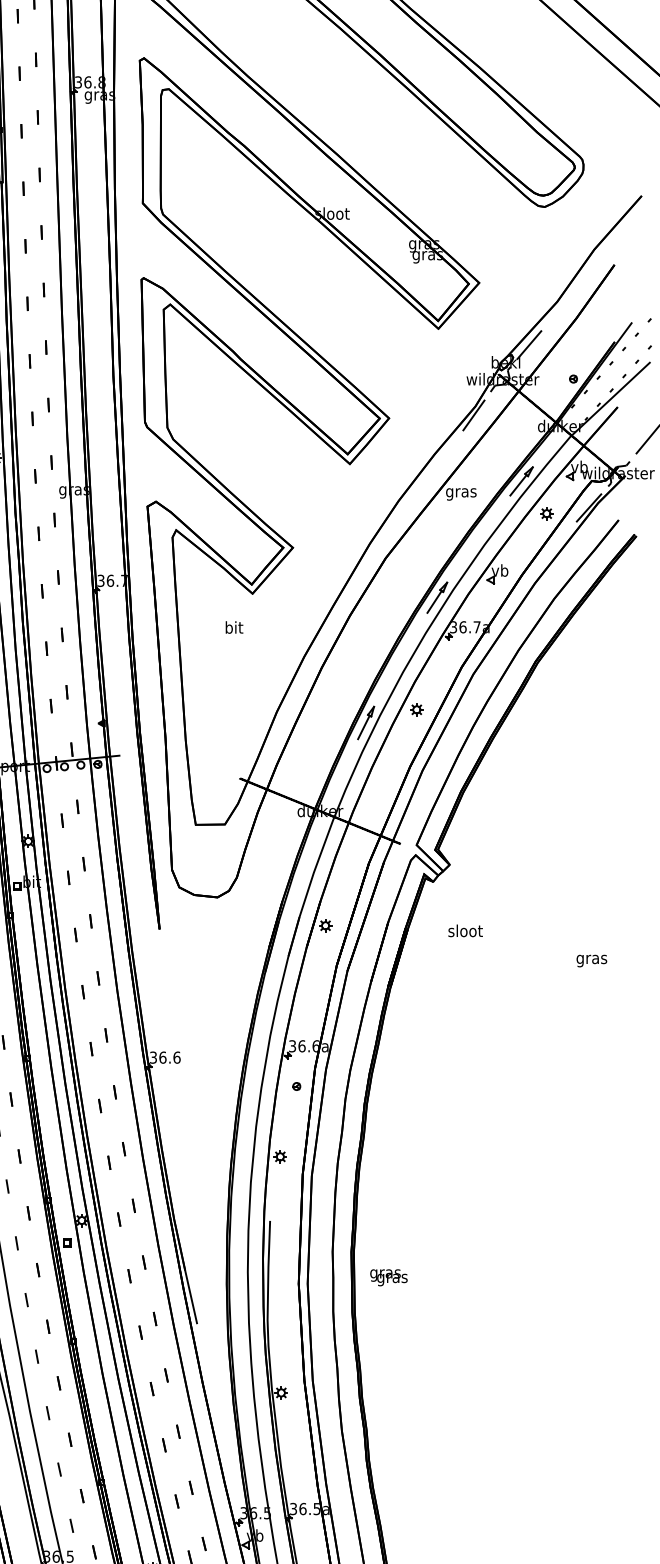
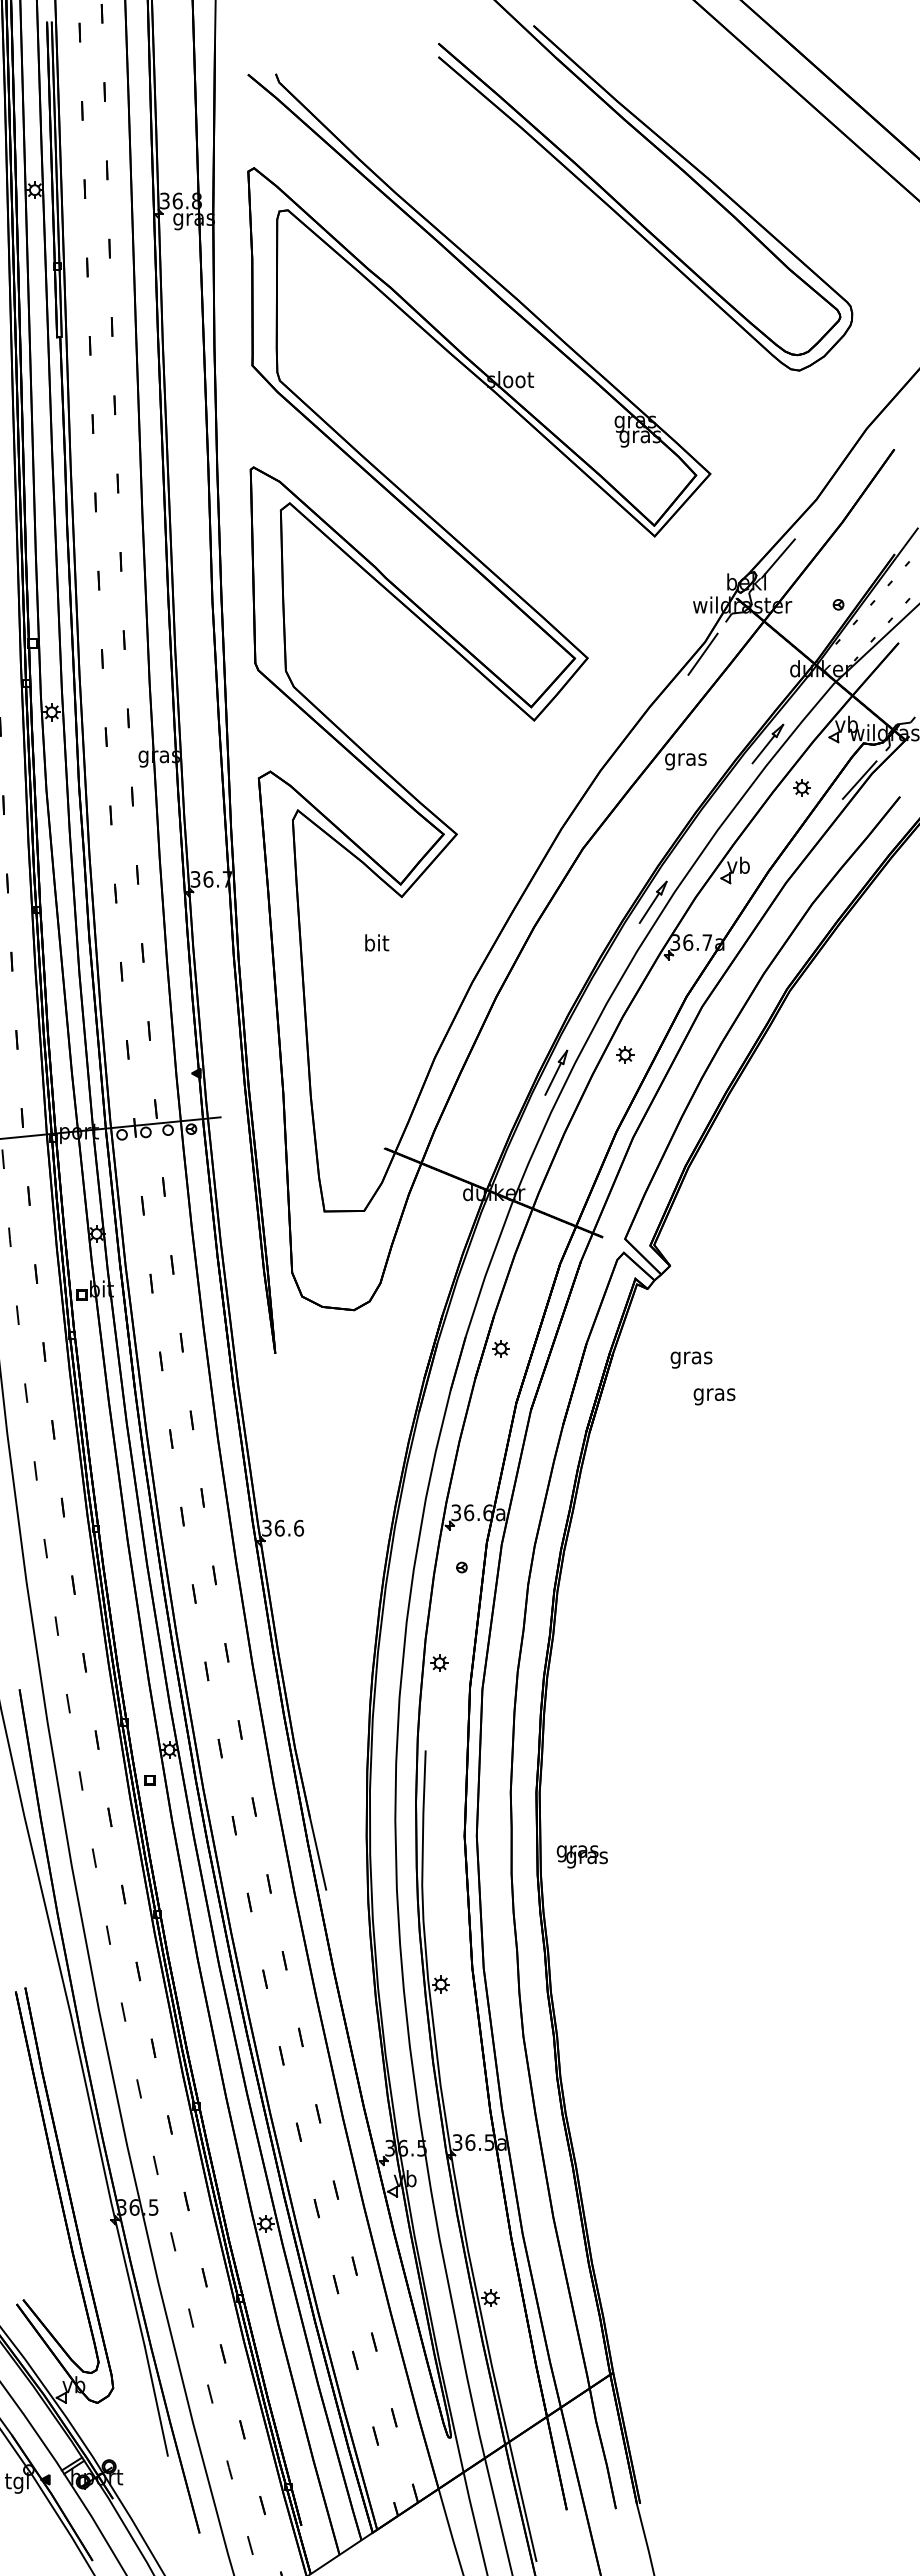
text: (465, 932) -> (691, 1357), sloot -> gras
text: (591, 960) -> (714, 1396), moved
text: (388, 1277) -> (581, 1856), moved

